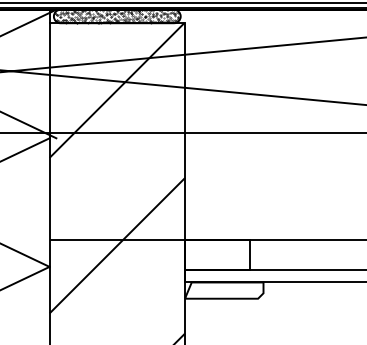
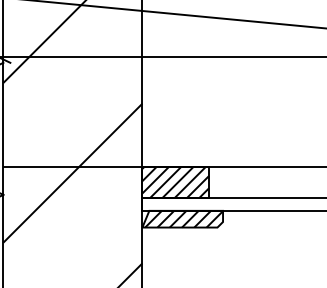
hatch: (216, 254) -> (174, 182), added
hatch: (225, 290) -> (184, 219), added

